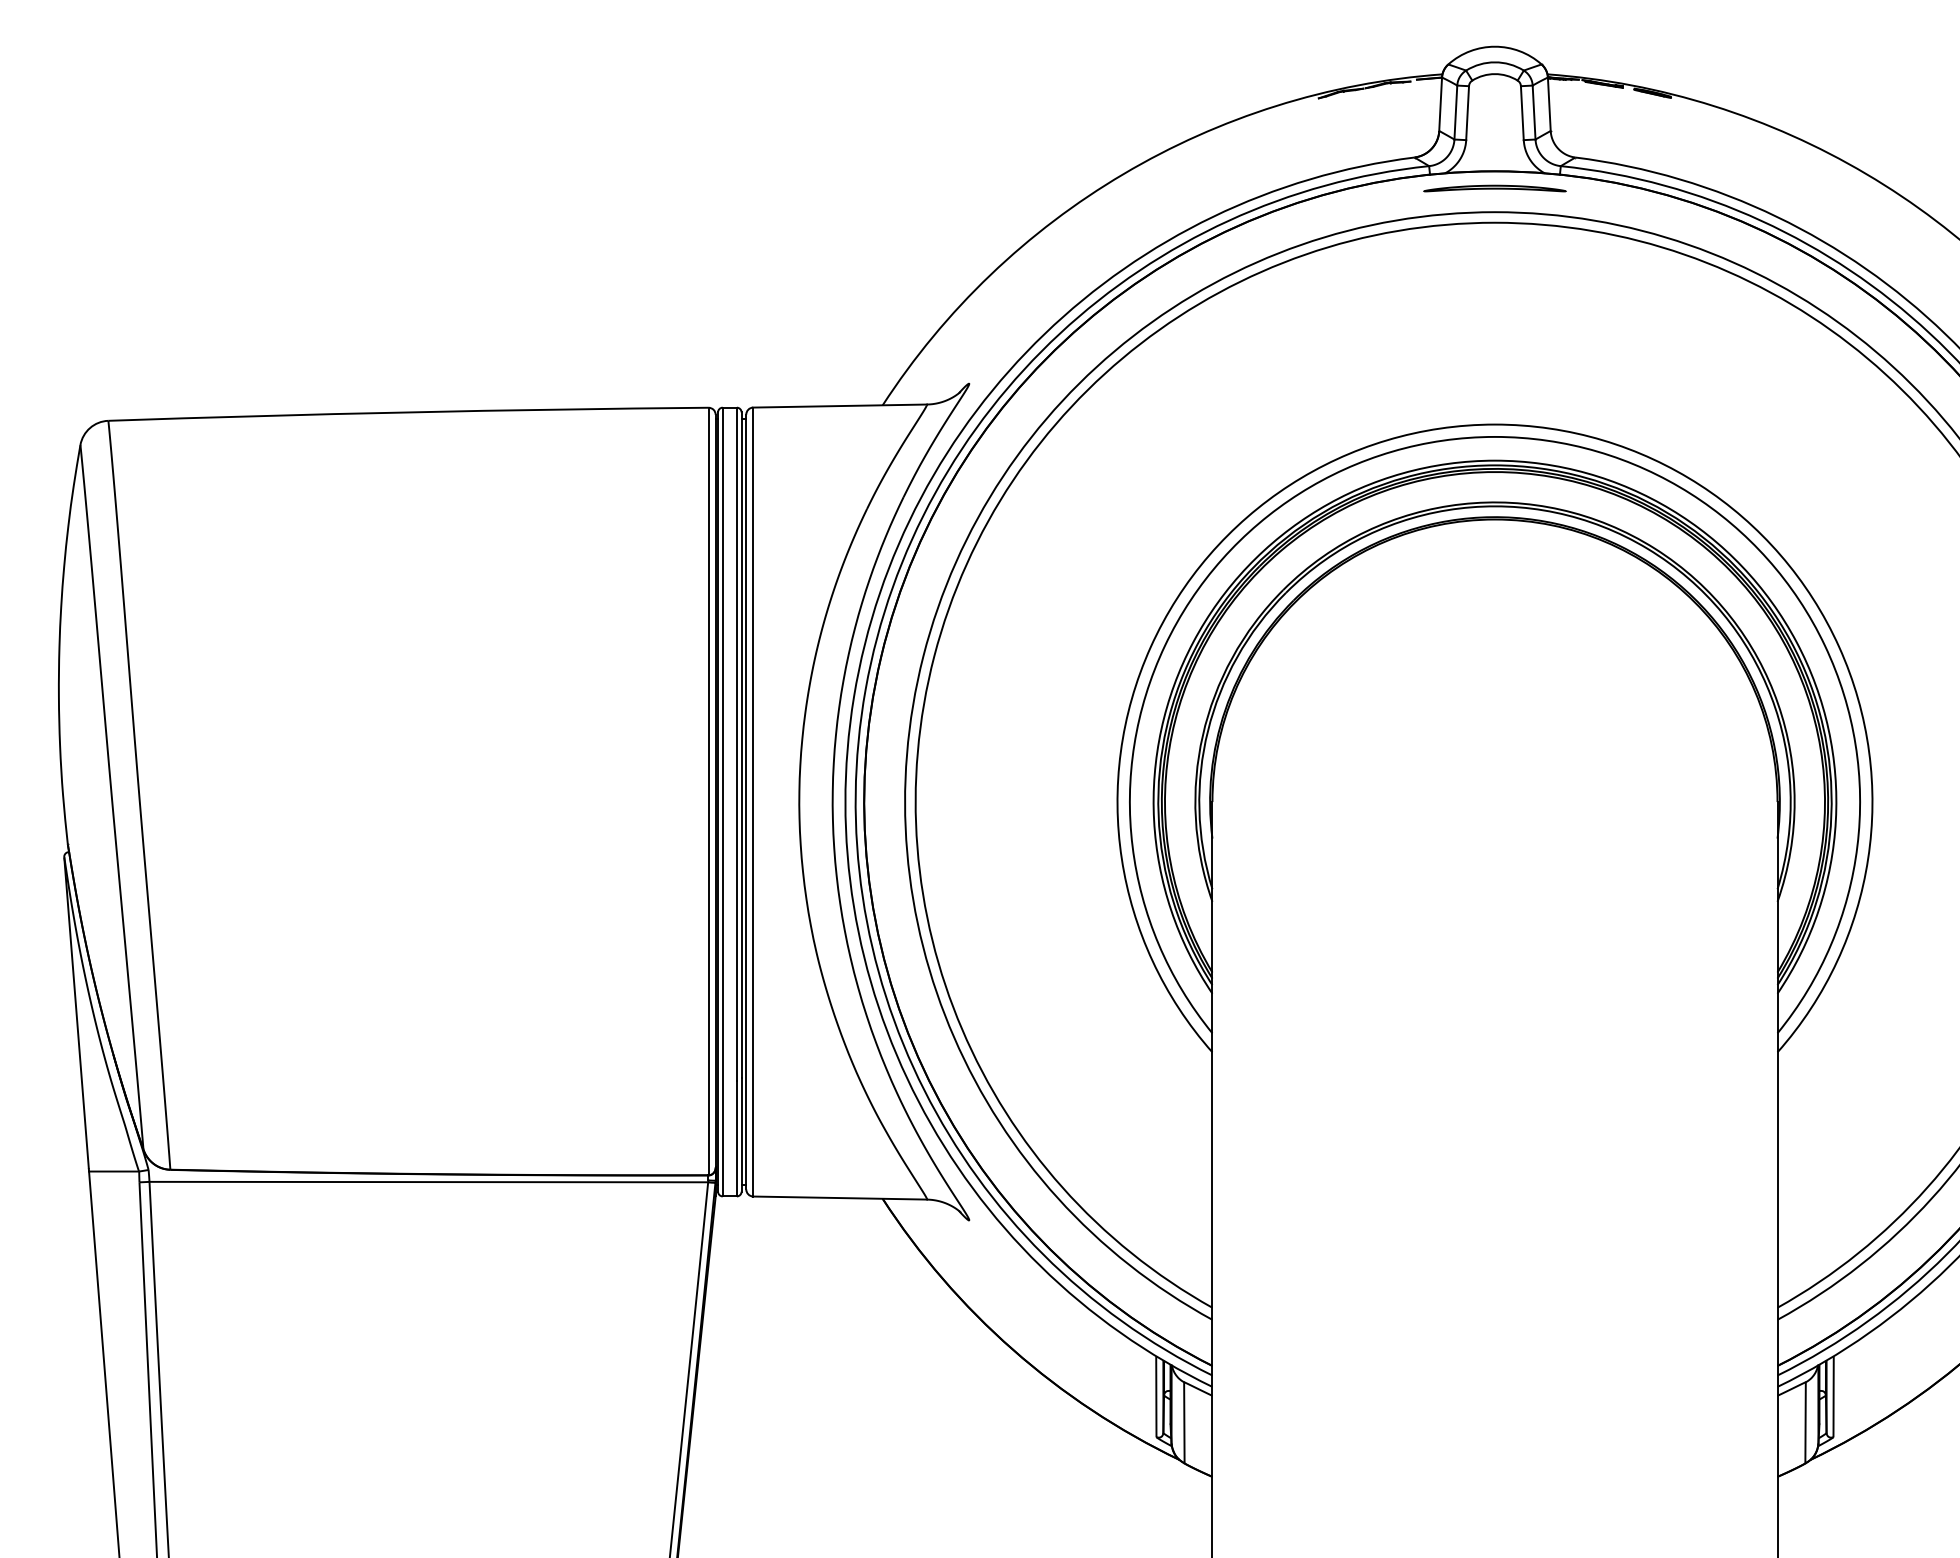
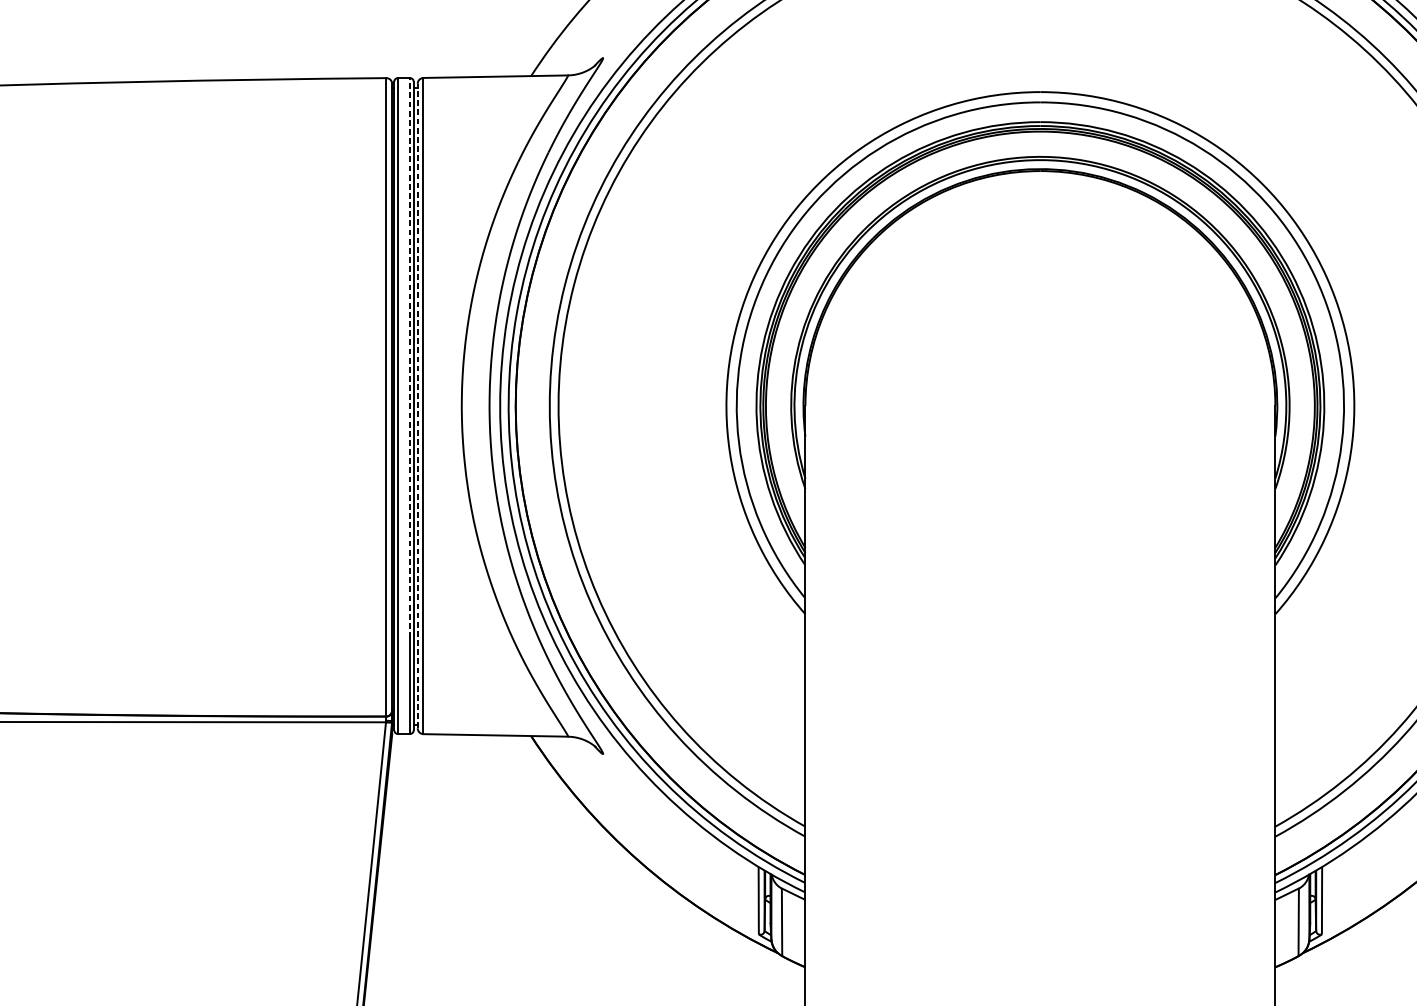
line: (736, 744) -> (409, 358), solid -> dashed
line: (746, 801) -> (417, 405), solid -> dashed

